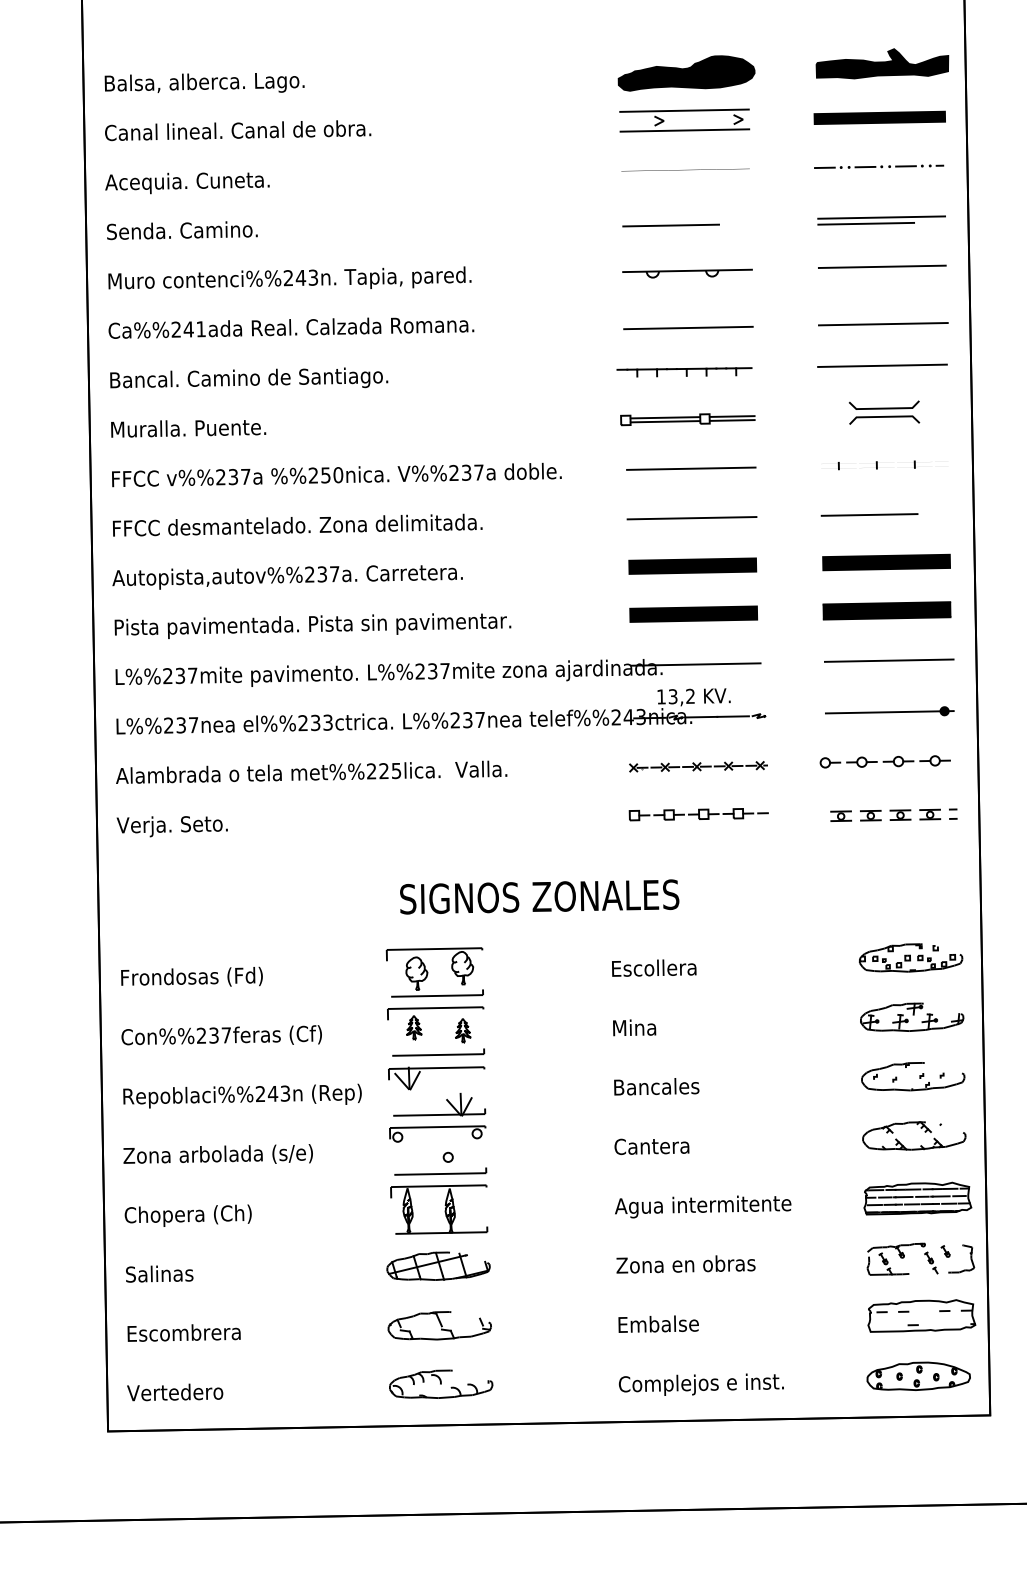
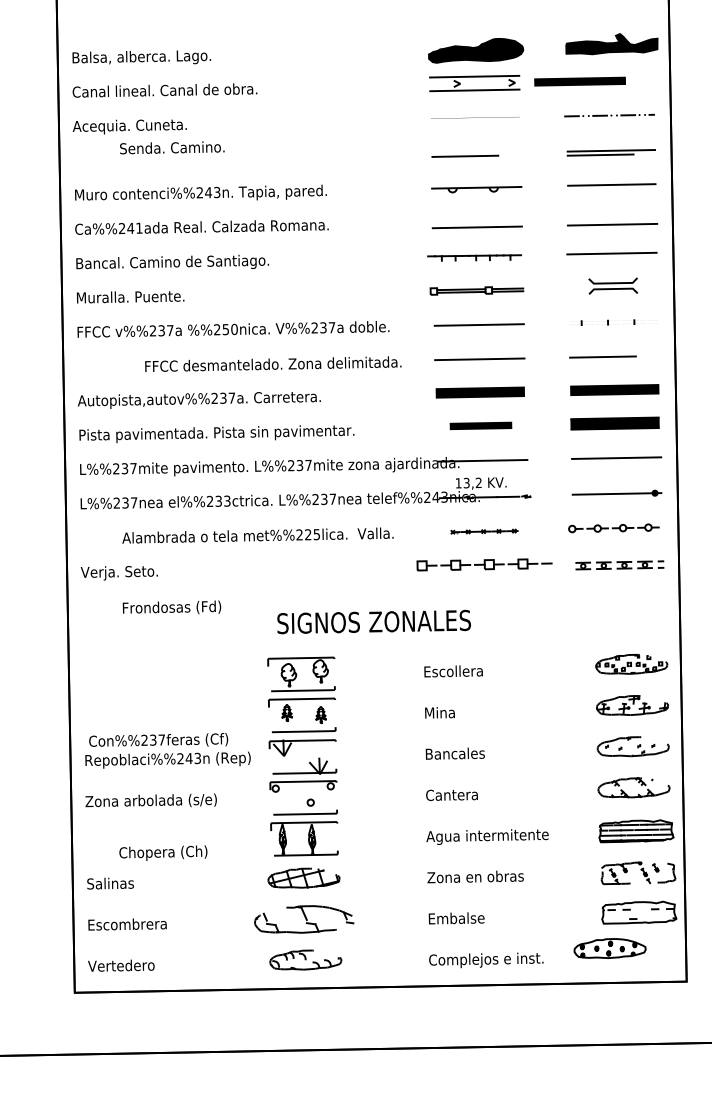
part: (878, 117) -> (579, 81), moved
text: (182, 230) -> (172, 147), moved
text: (297, 524) -> (273, 363), moved
part: (692, 613) -> (480, 425), size x0.7
part: (698, 766) -> (484, 531), size x0.7
text: (310, 772) -> (257, 535), moved
part: (698, 814) -> (484, 564), size x1.4
text: (191, 976) -> (171, 607), moved
text: (221, 1034) -> (158, 739), moved
text: (188, 1214) -> (163, 852), moved
part: (439, 1325) -> (304, 919), size x1.4
part: (917, 1376) -> (609, 948), moved

